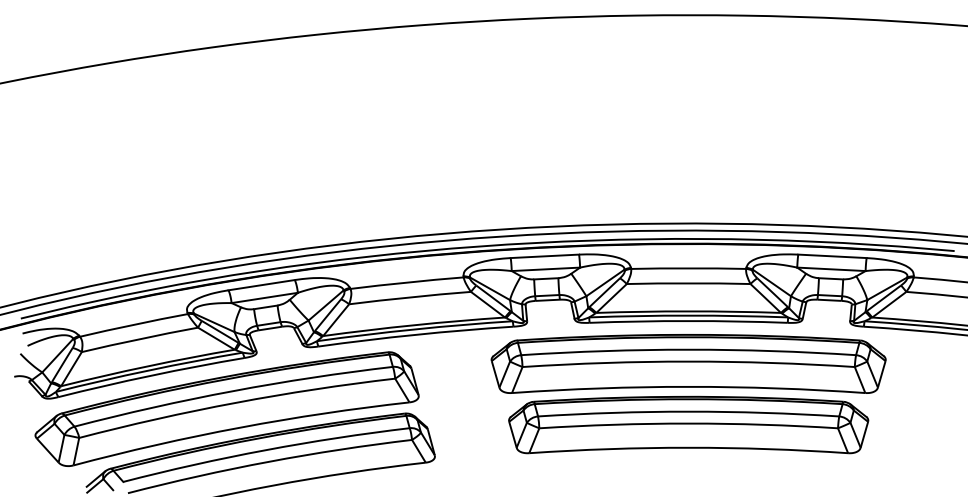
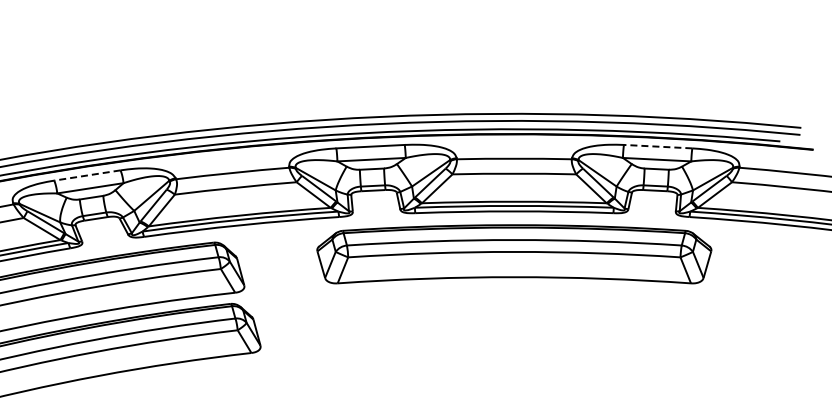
line: (831, 256) -> (657, 146), solid -> dashed
line: (261, 285) -> (87, 175), solid -> dashed
part: (688, 424) -> (514, 314), removed

